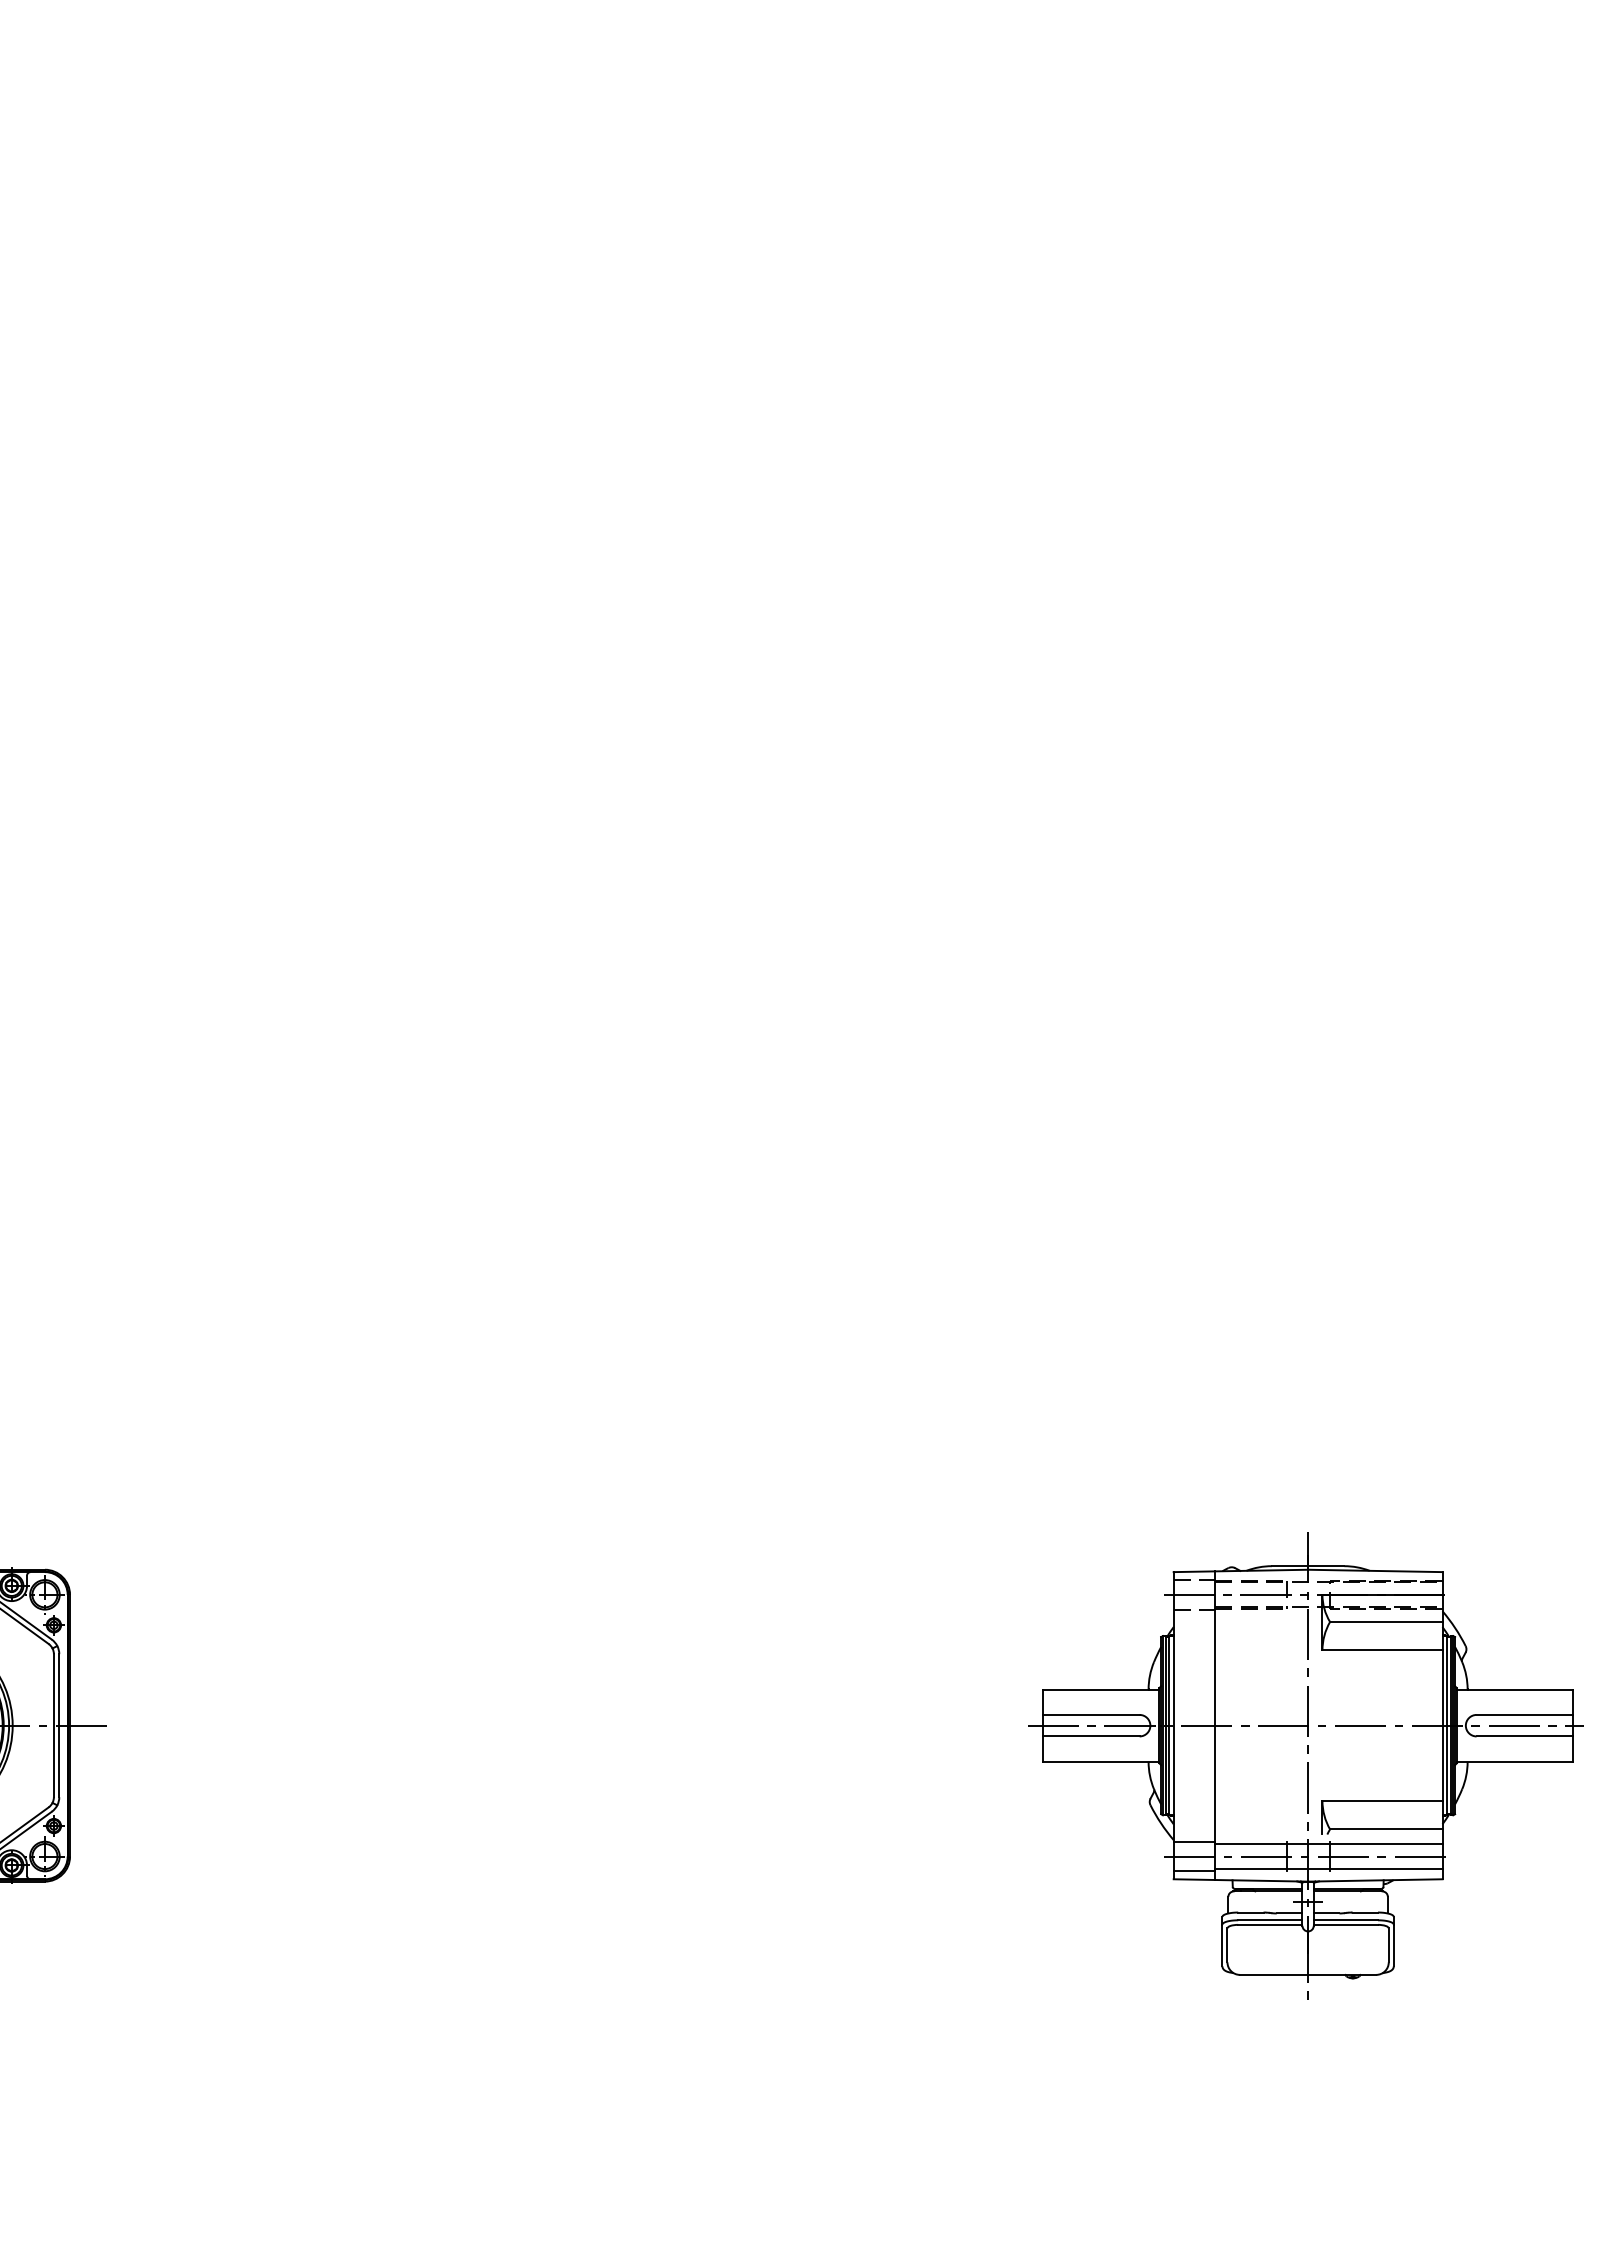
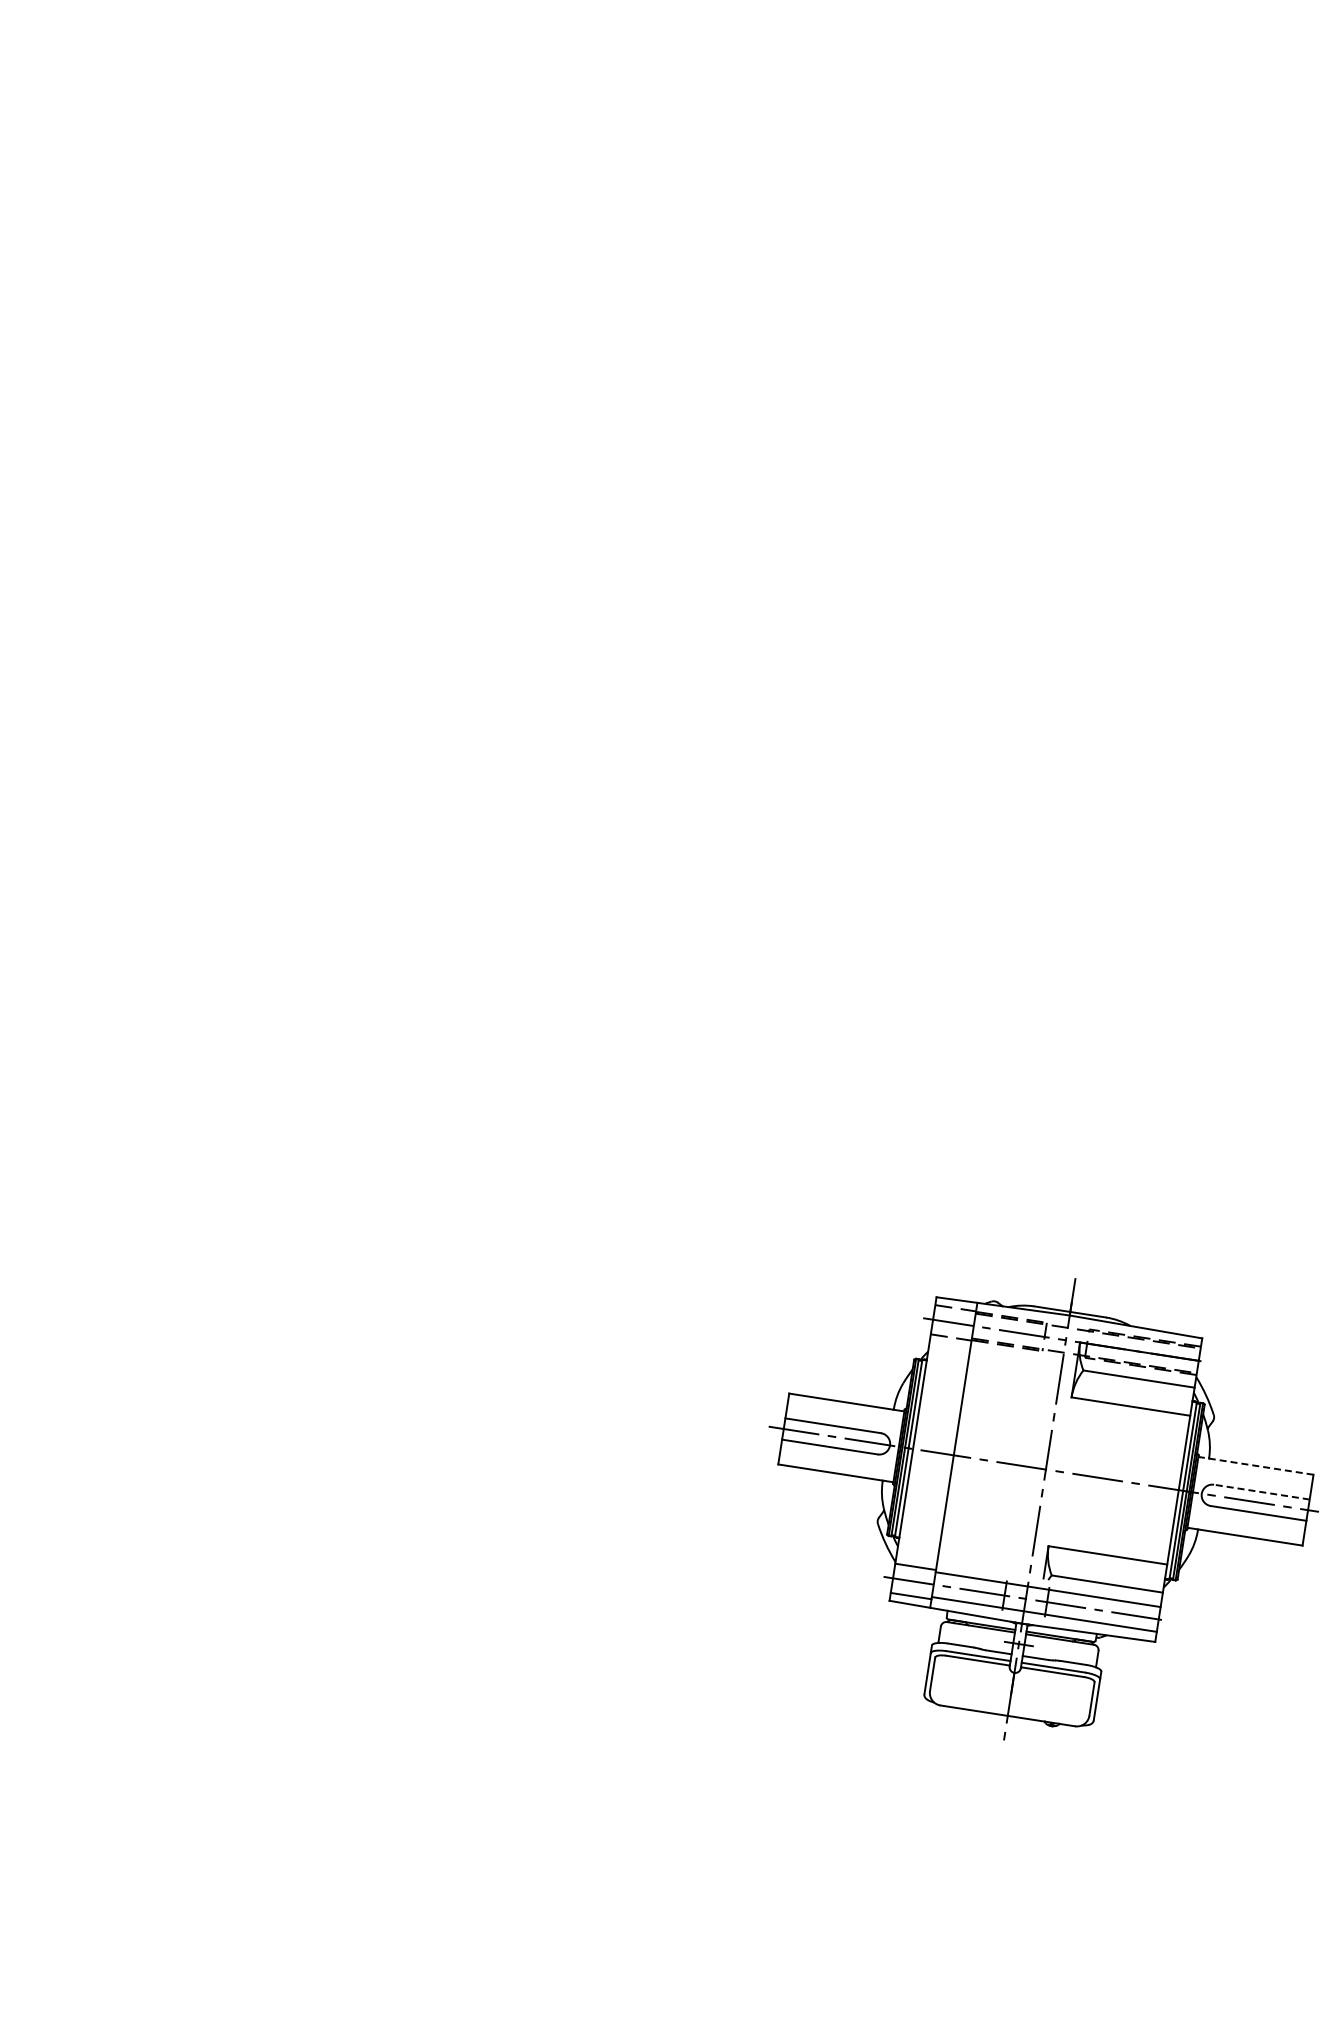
line: (1514, 1689) -> (1255, 1465), solid -> dashed
line: (1524, 1714) -> (1261, 1491), solid -> dashed

